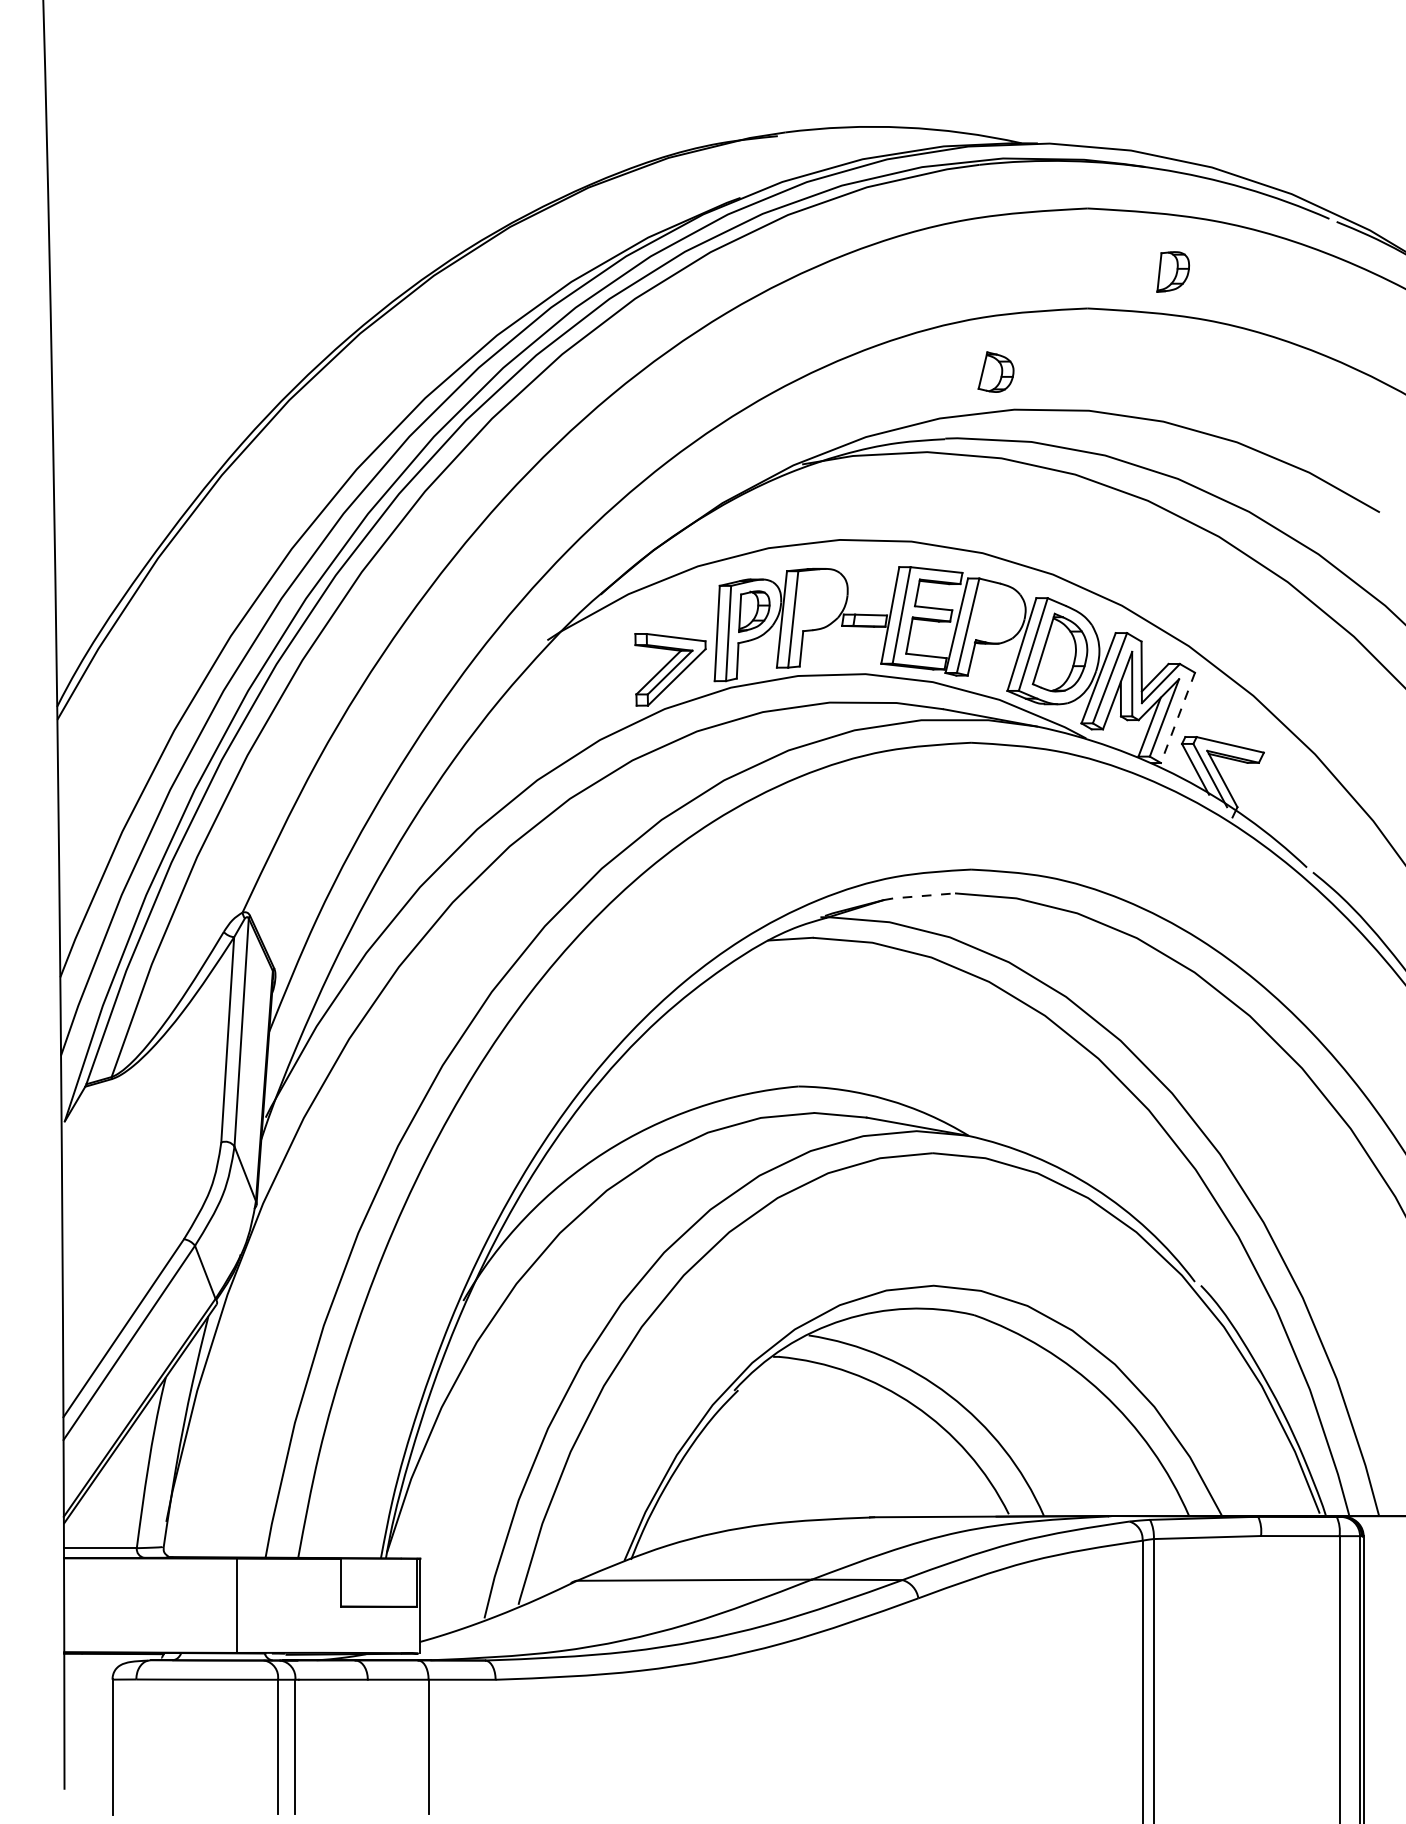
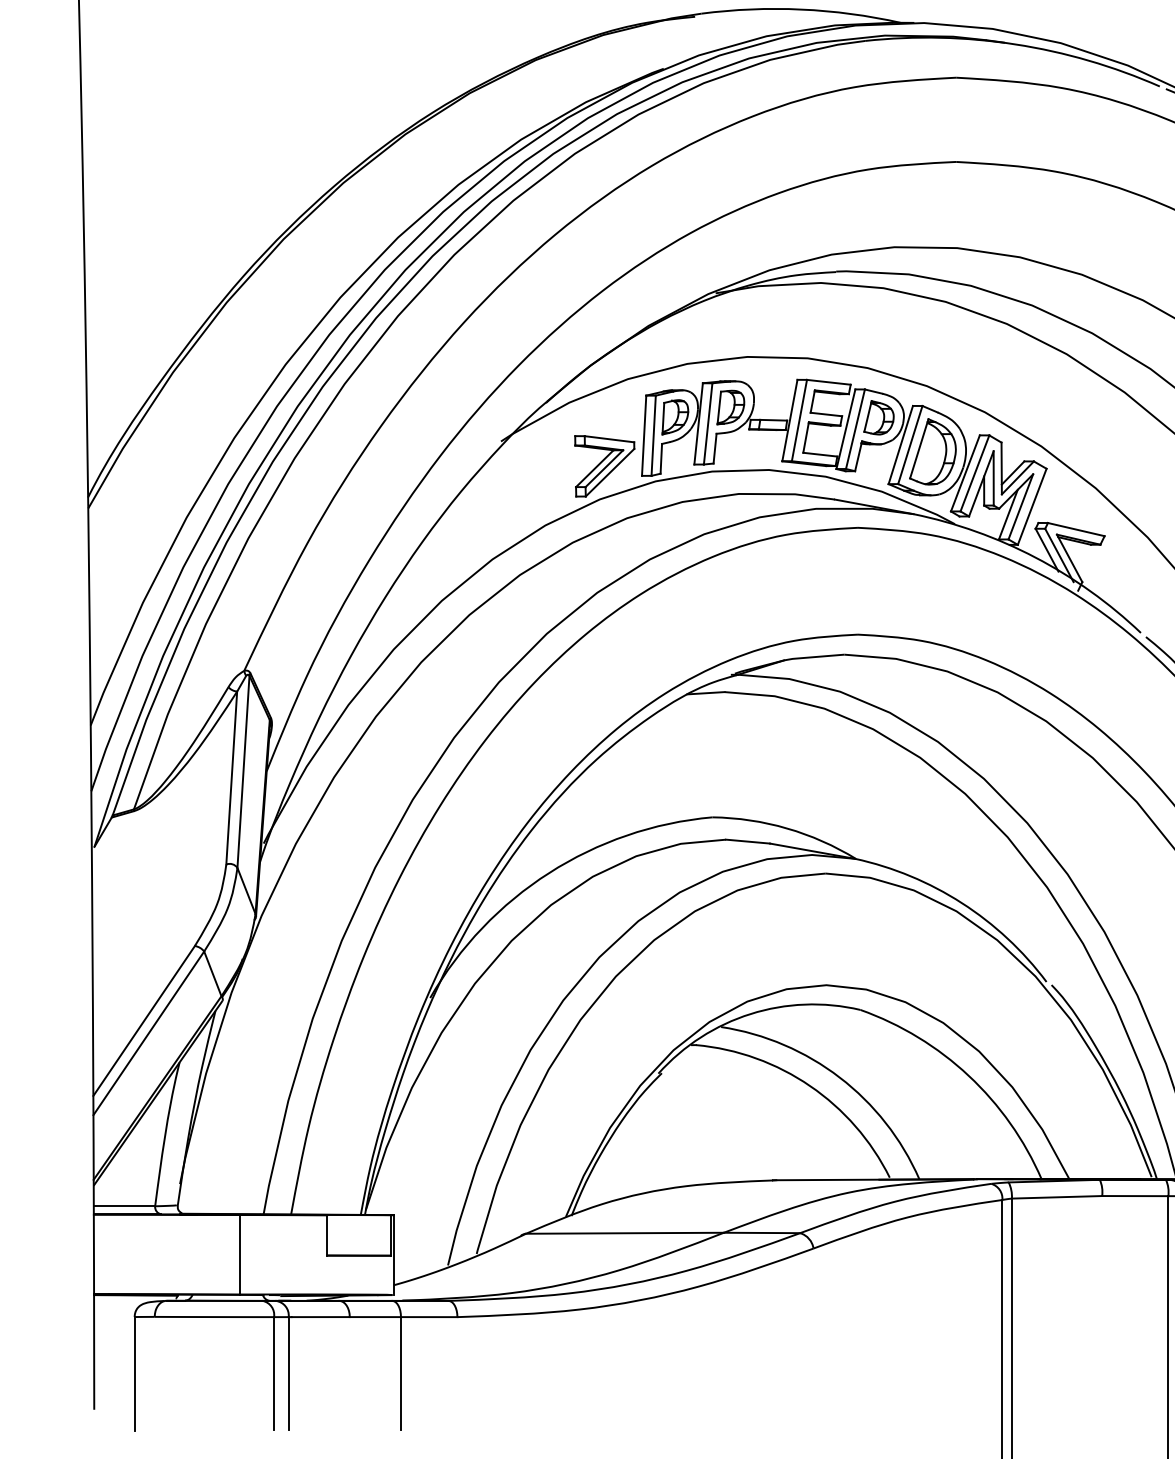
part: (1172, 271) -> (730, 407), moved
part: (995, 371) -> (878, 417), moved
line: (1177, 718) -> (1031, 507), dashed -> solid
line: (918, 896) -> (813, 657), dashed -> solid

